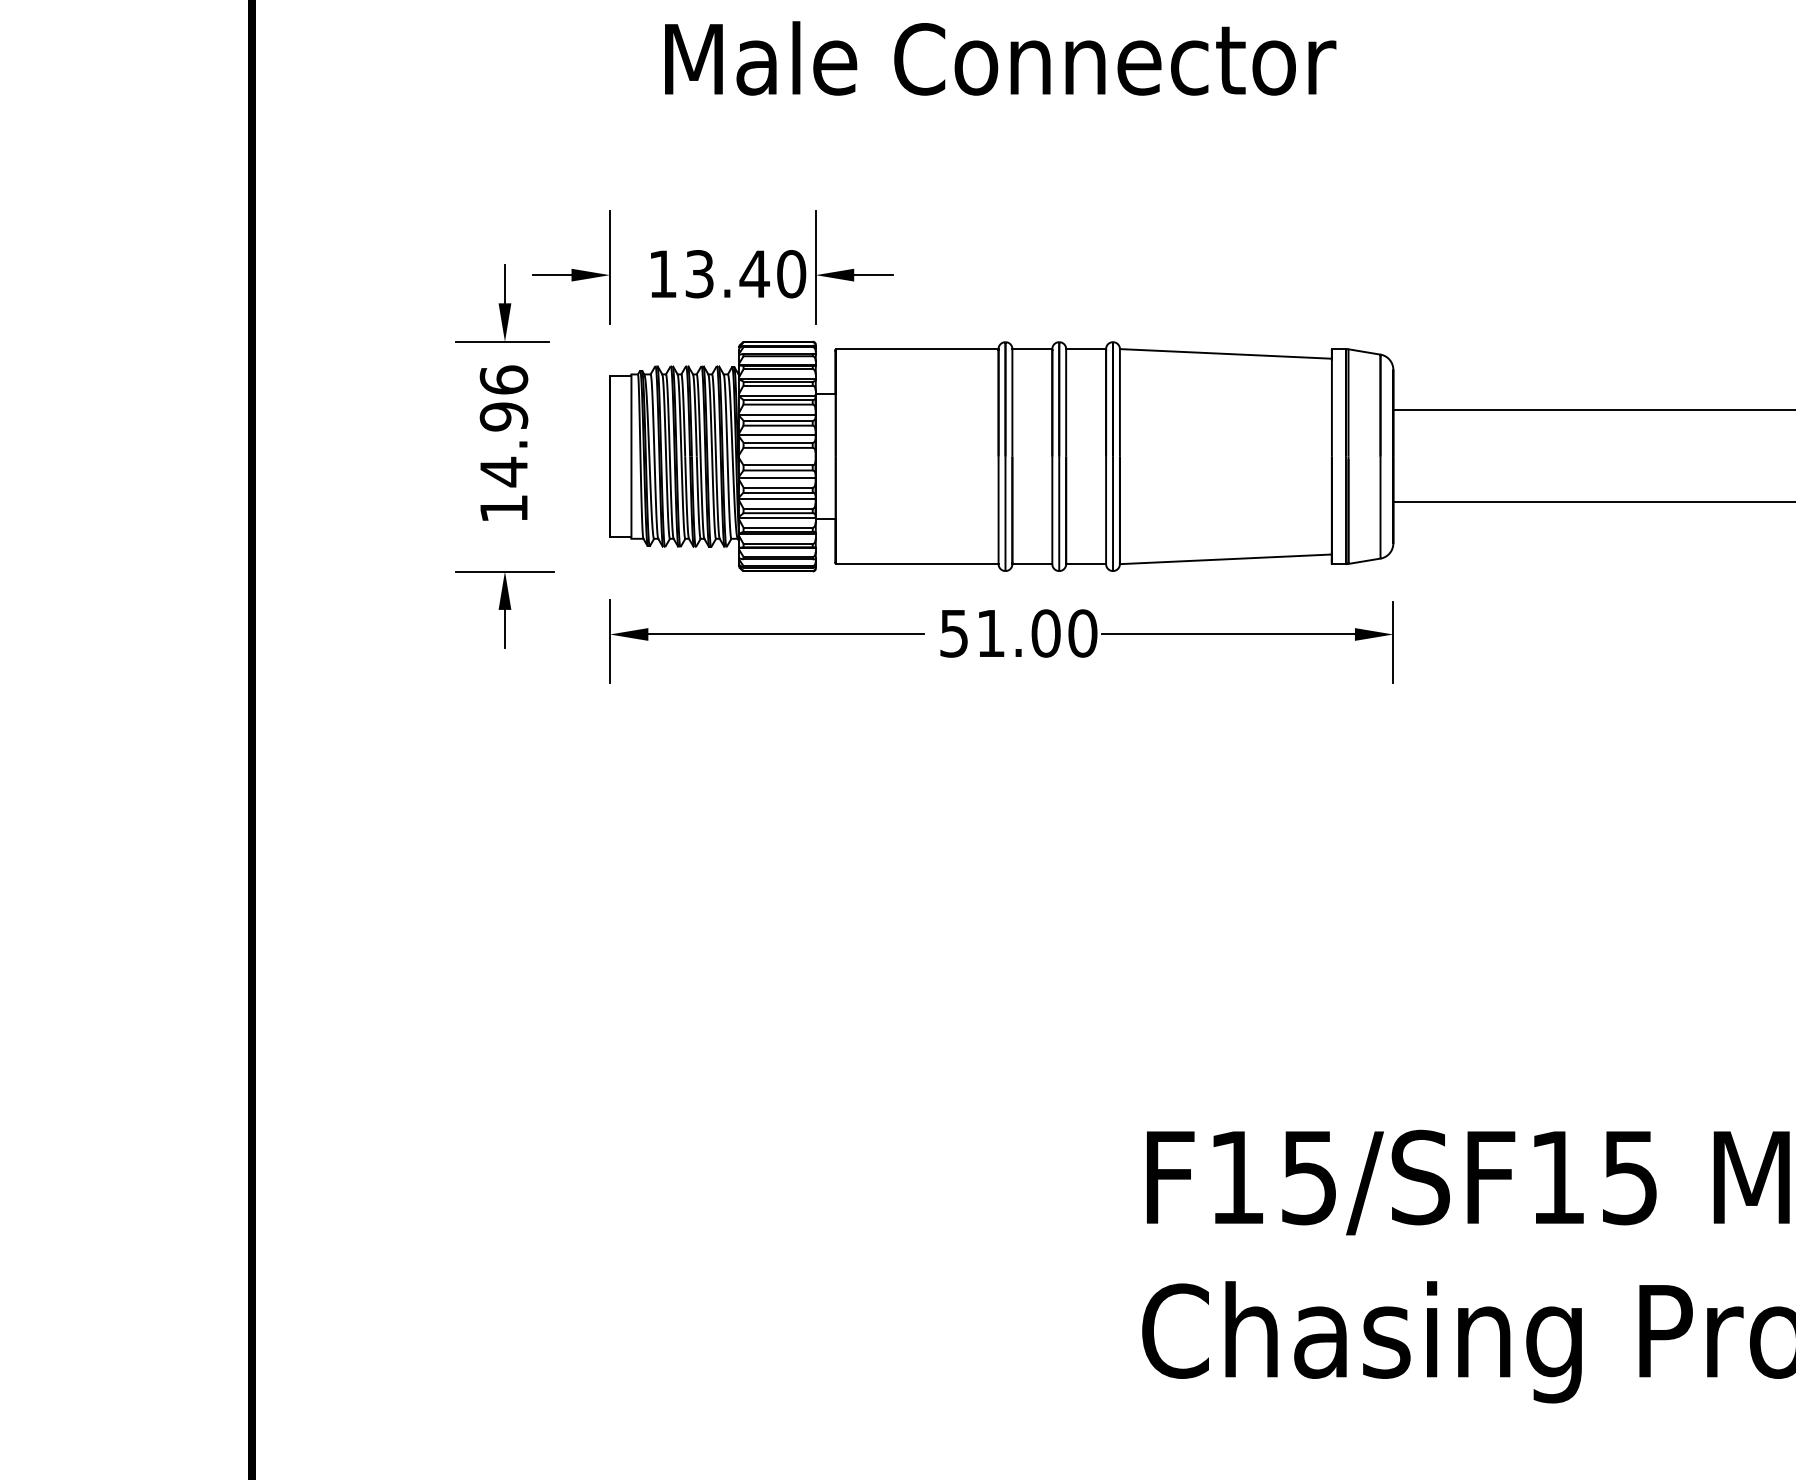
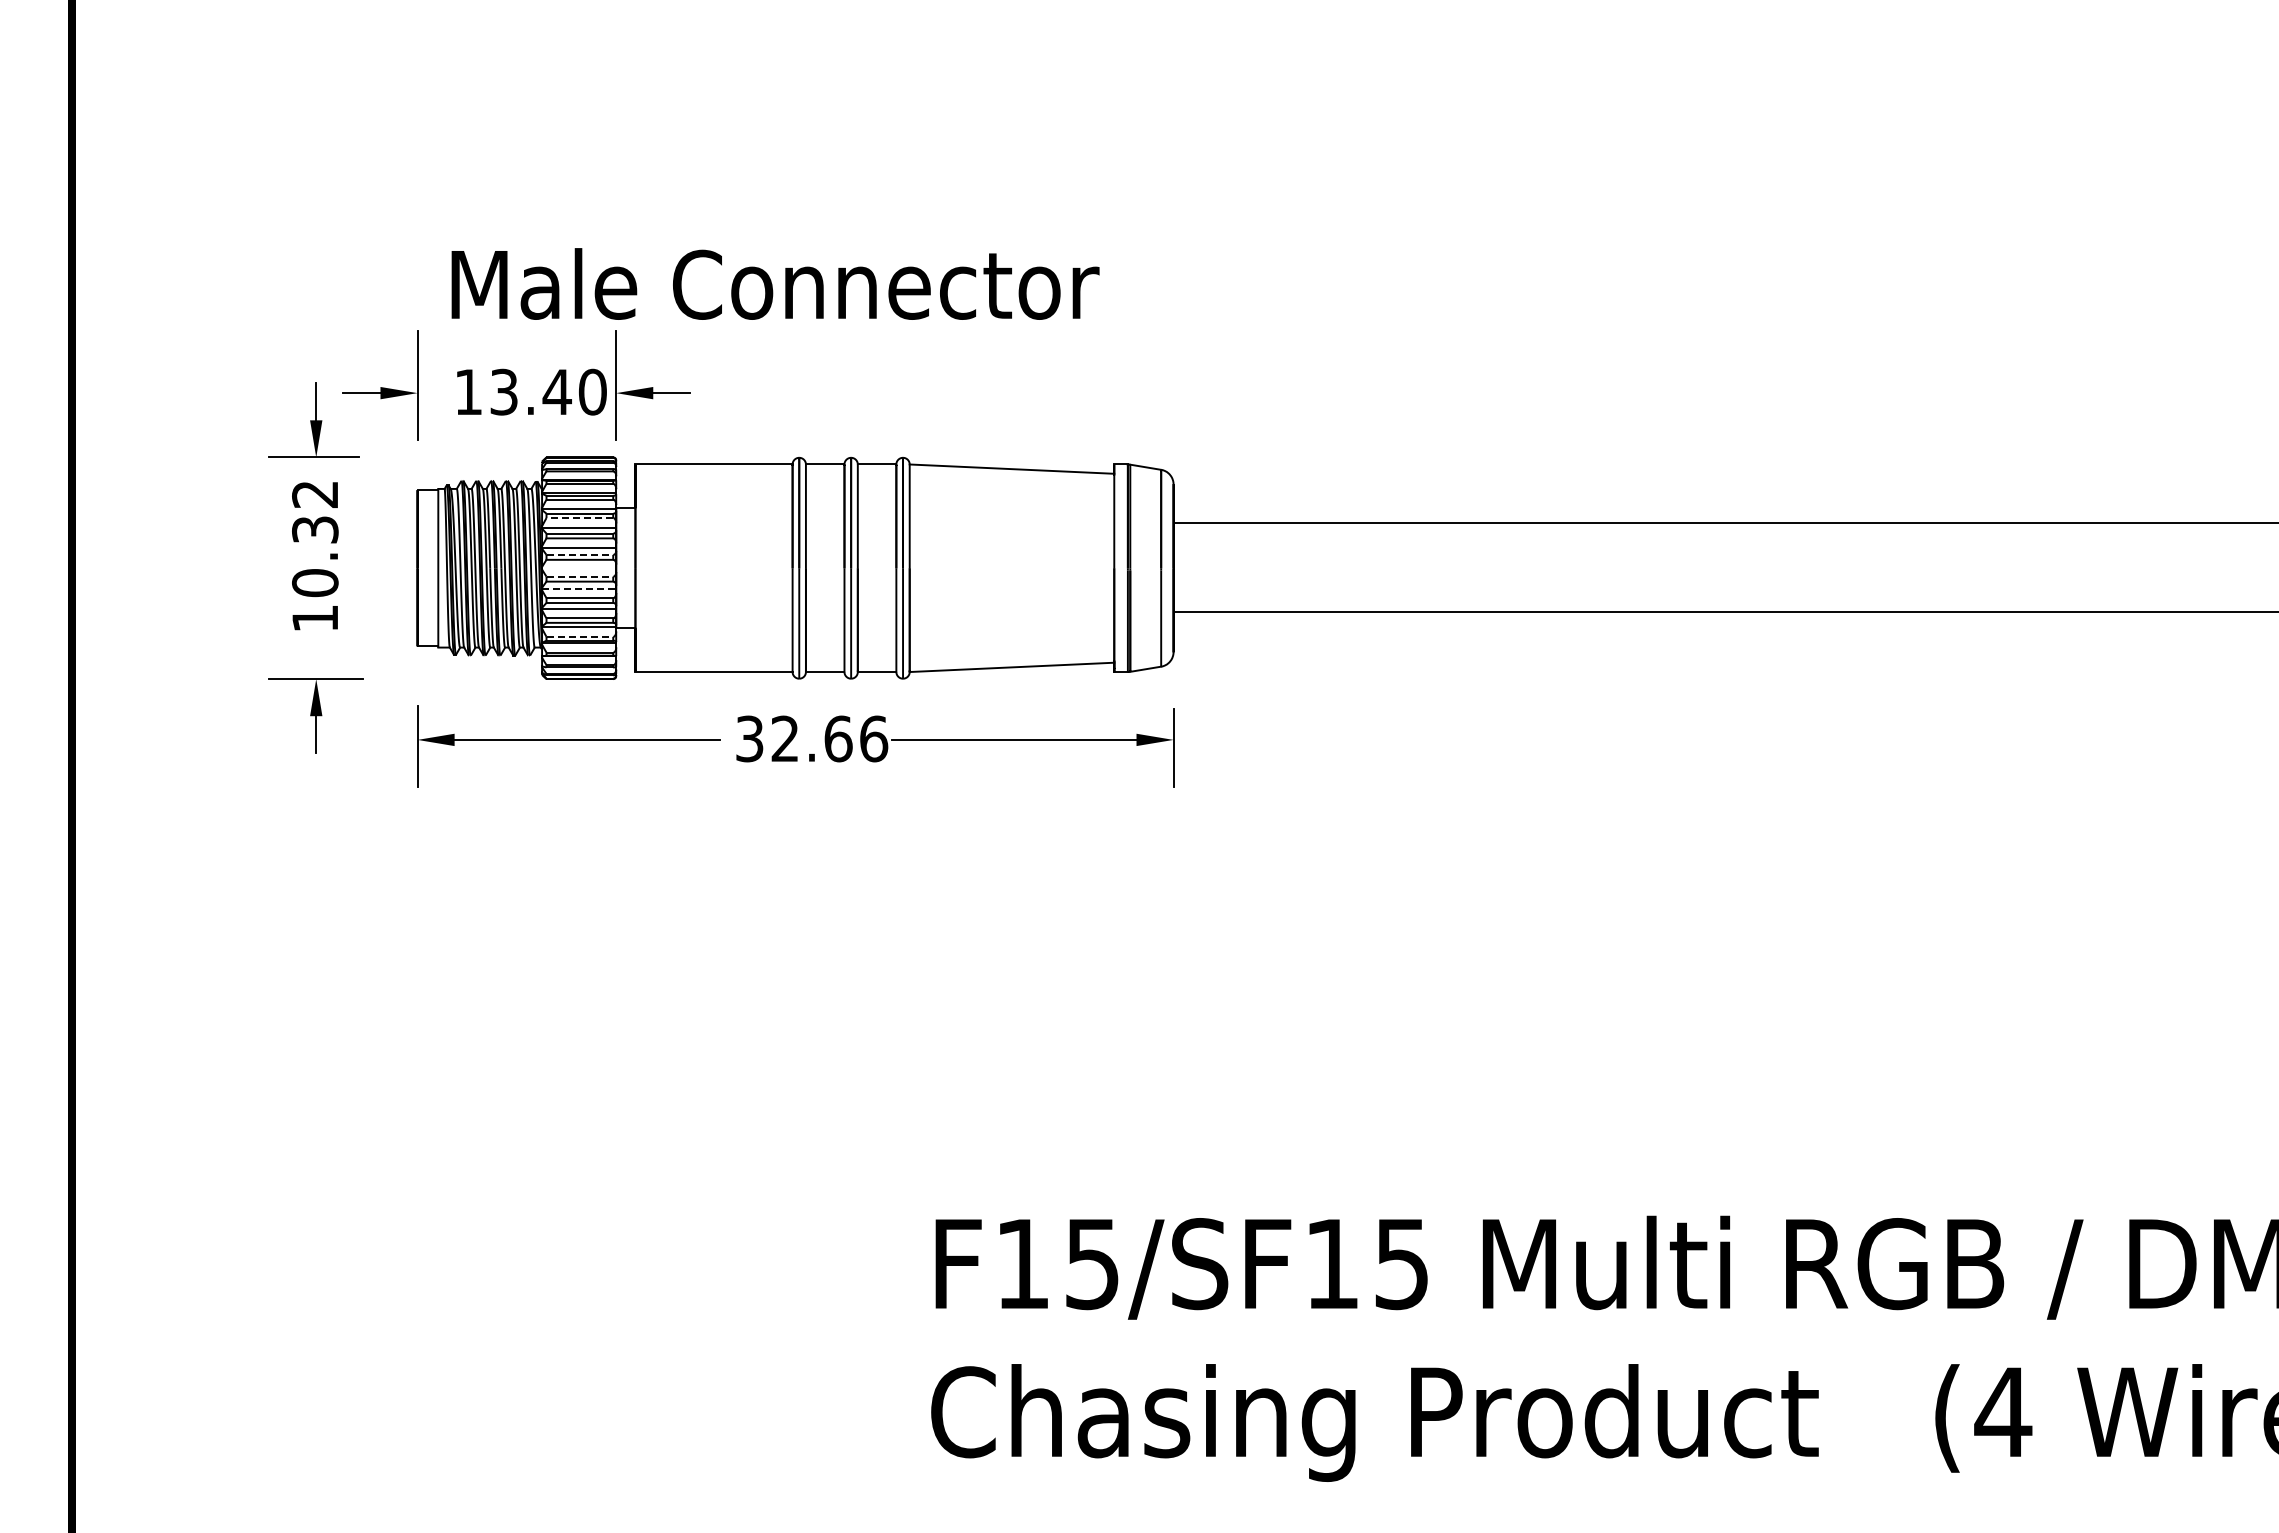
text: (1000, 57) -> (775, 283), moved
line: (777, 405) -> (579, 518), solid -> dashed
text: (504, 425) -> (315, 538), 14.96 -> 10.32
line: (778, 442) -> (580, 554), solid -> dashed
line: (778, 465) -> (580, 576), solid -> dashed
line: (777, 477) -> (579, 588), solid -> dashed
line: (778, 527) -> (580, 636), solid -> dashed
text: (1019, 633) -> (812, 738), 51.00 -> 32.66

